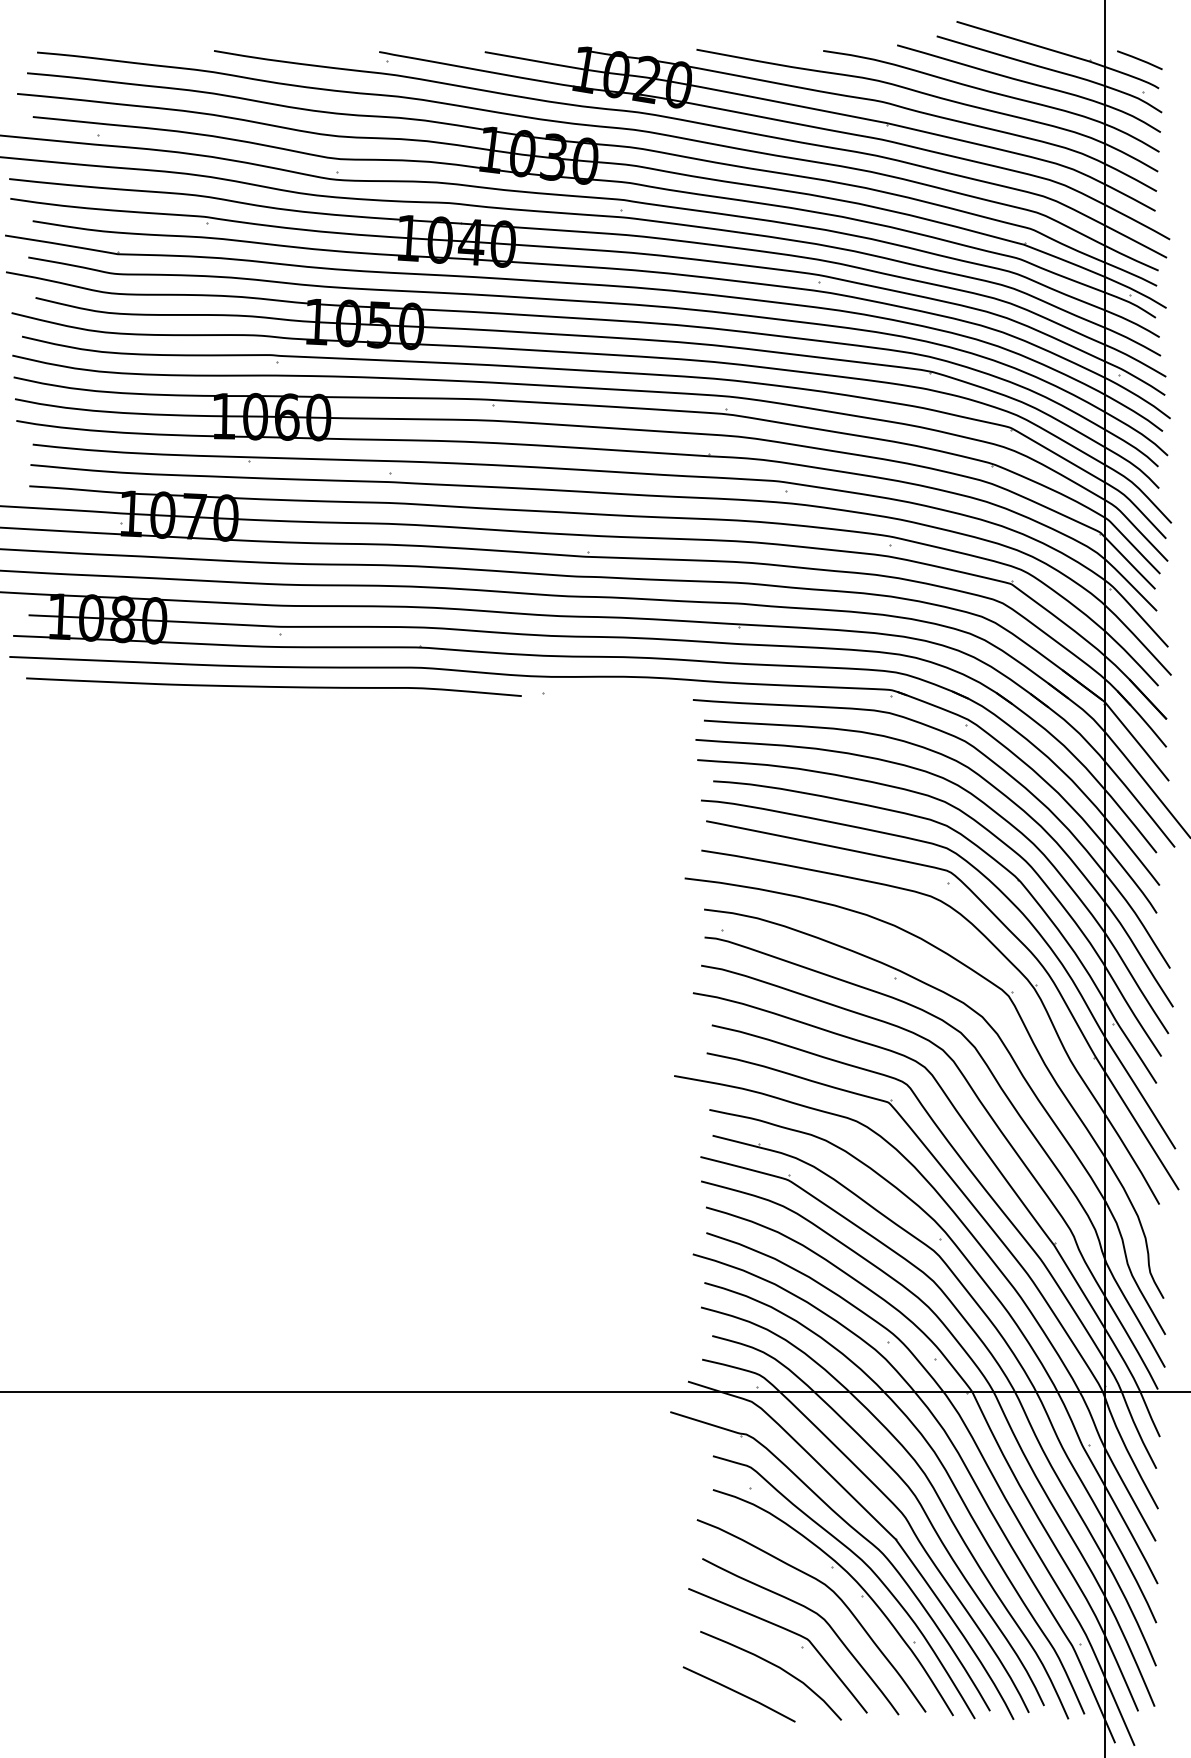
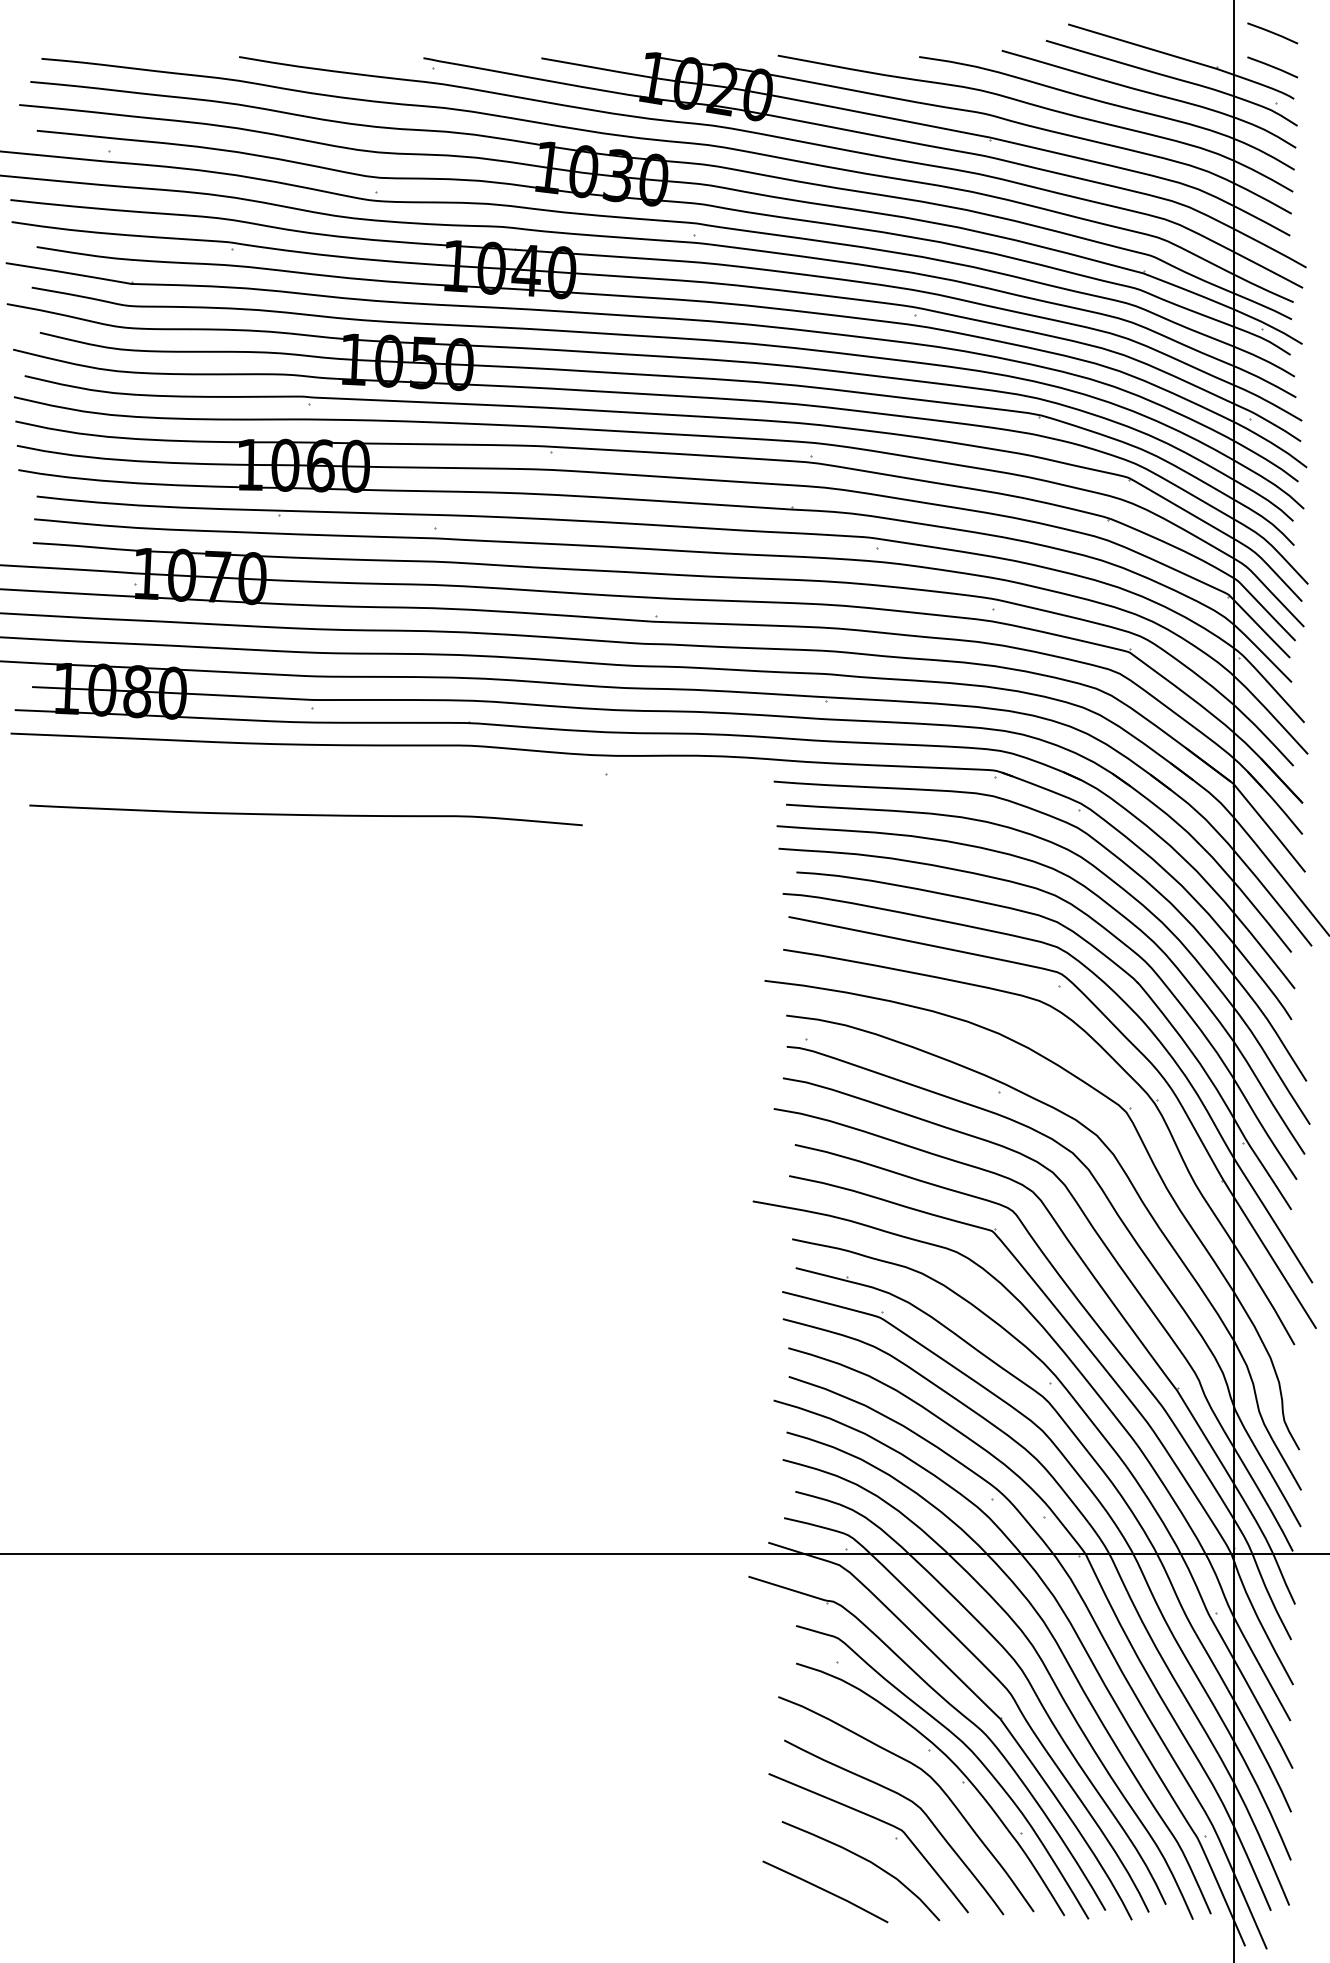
line: (1139, 29) -> (1272, 33), added
curve: (273, 687) -> (305, 815), moved

